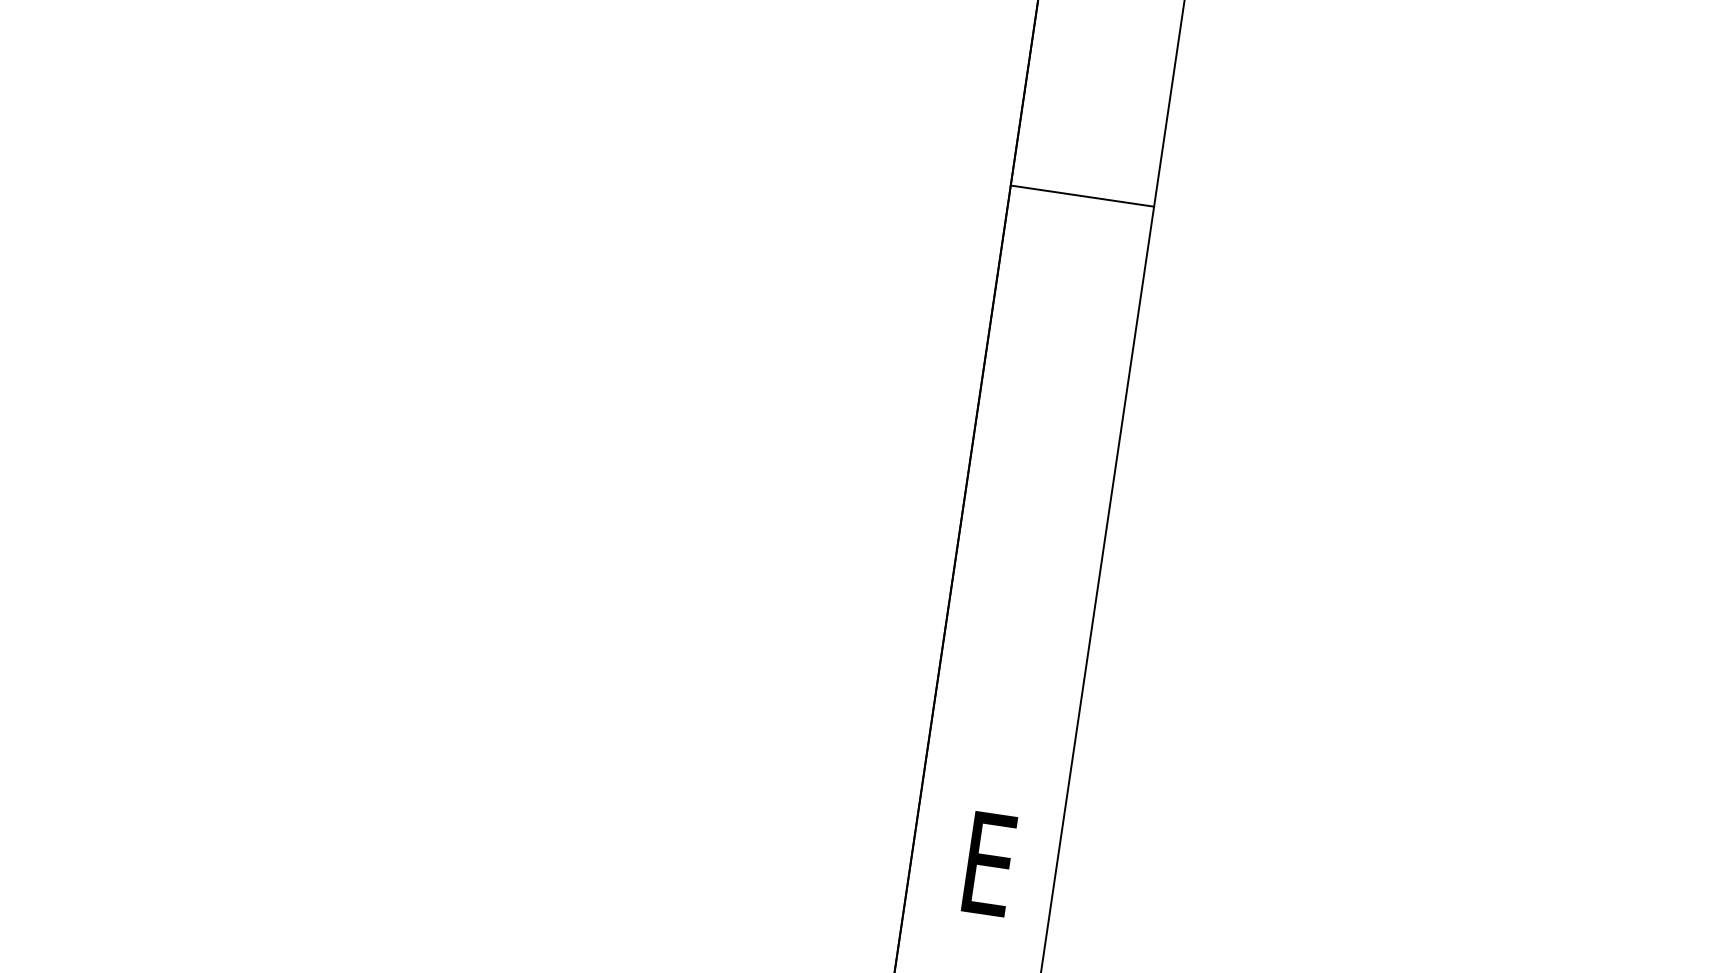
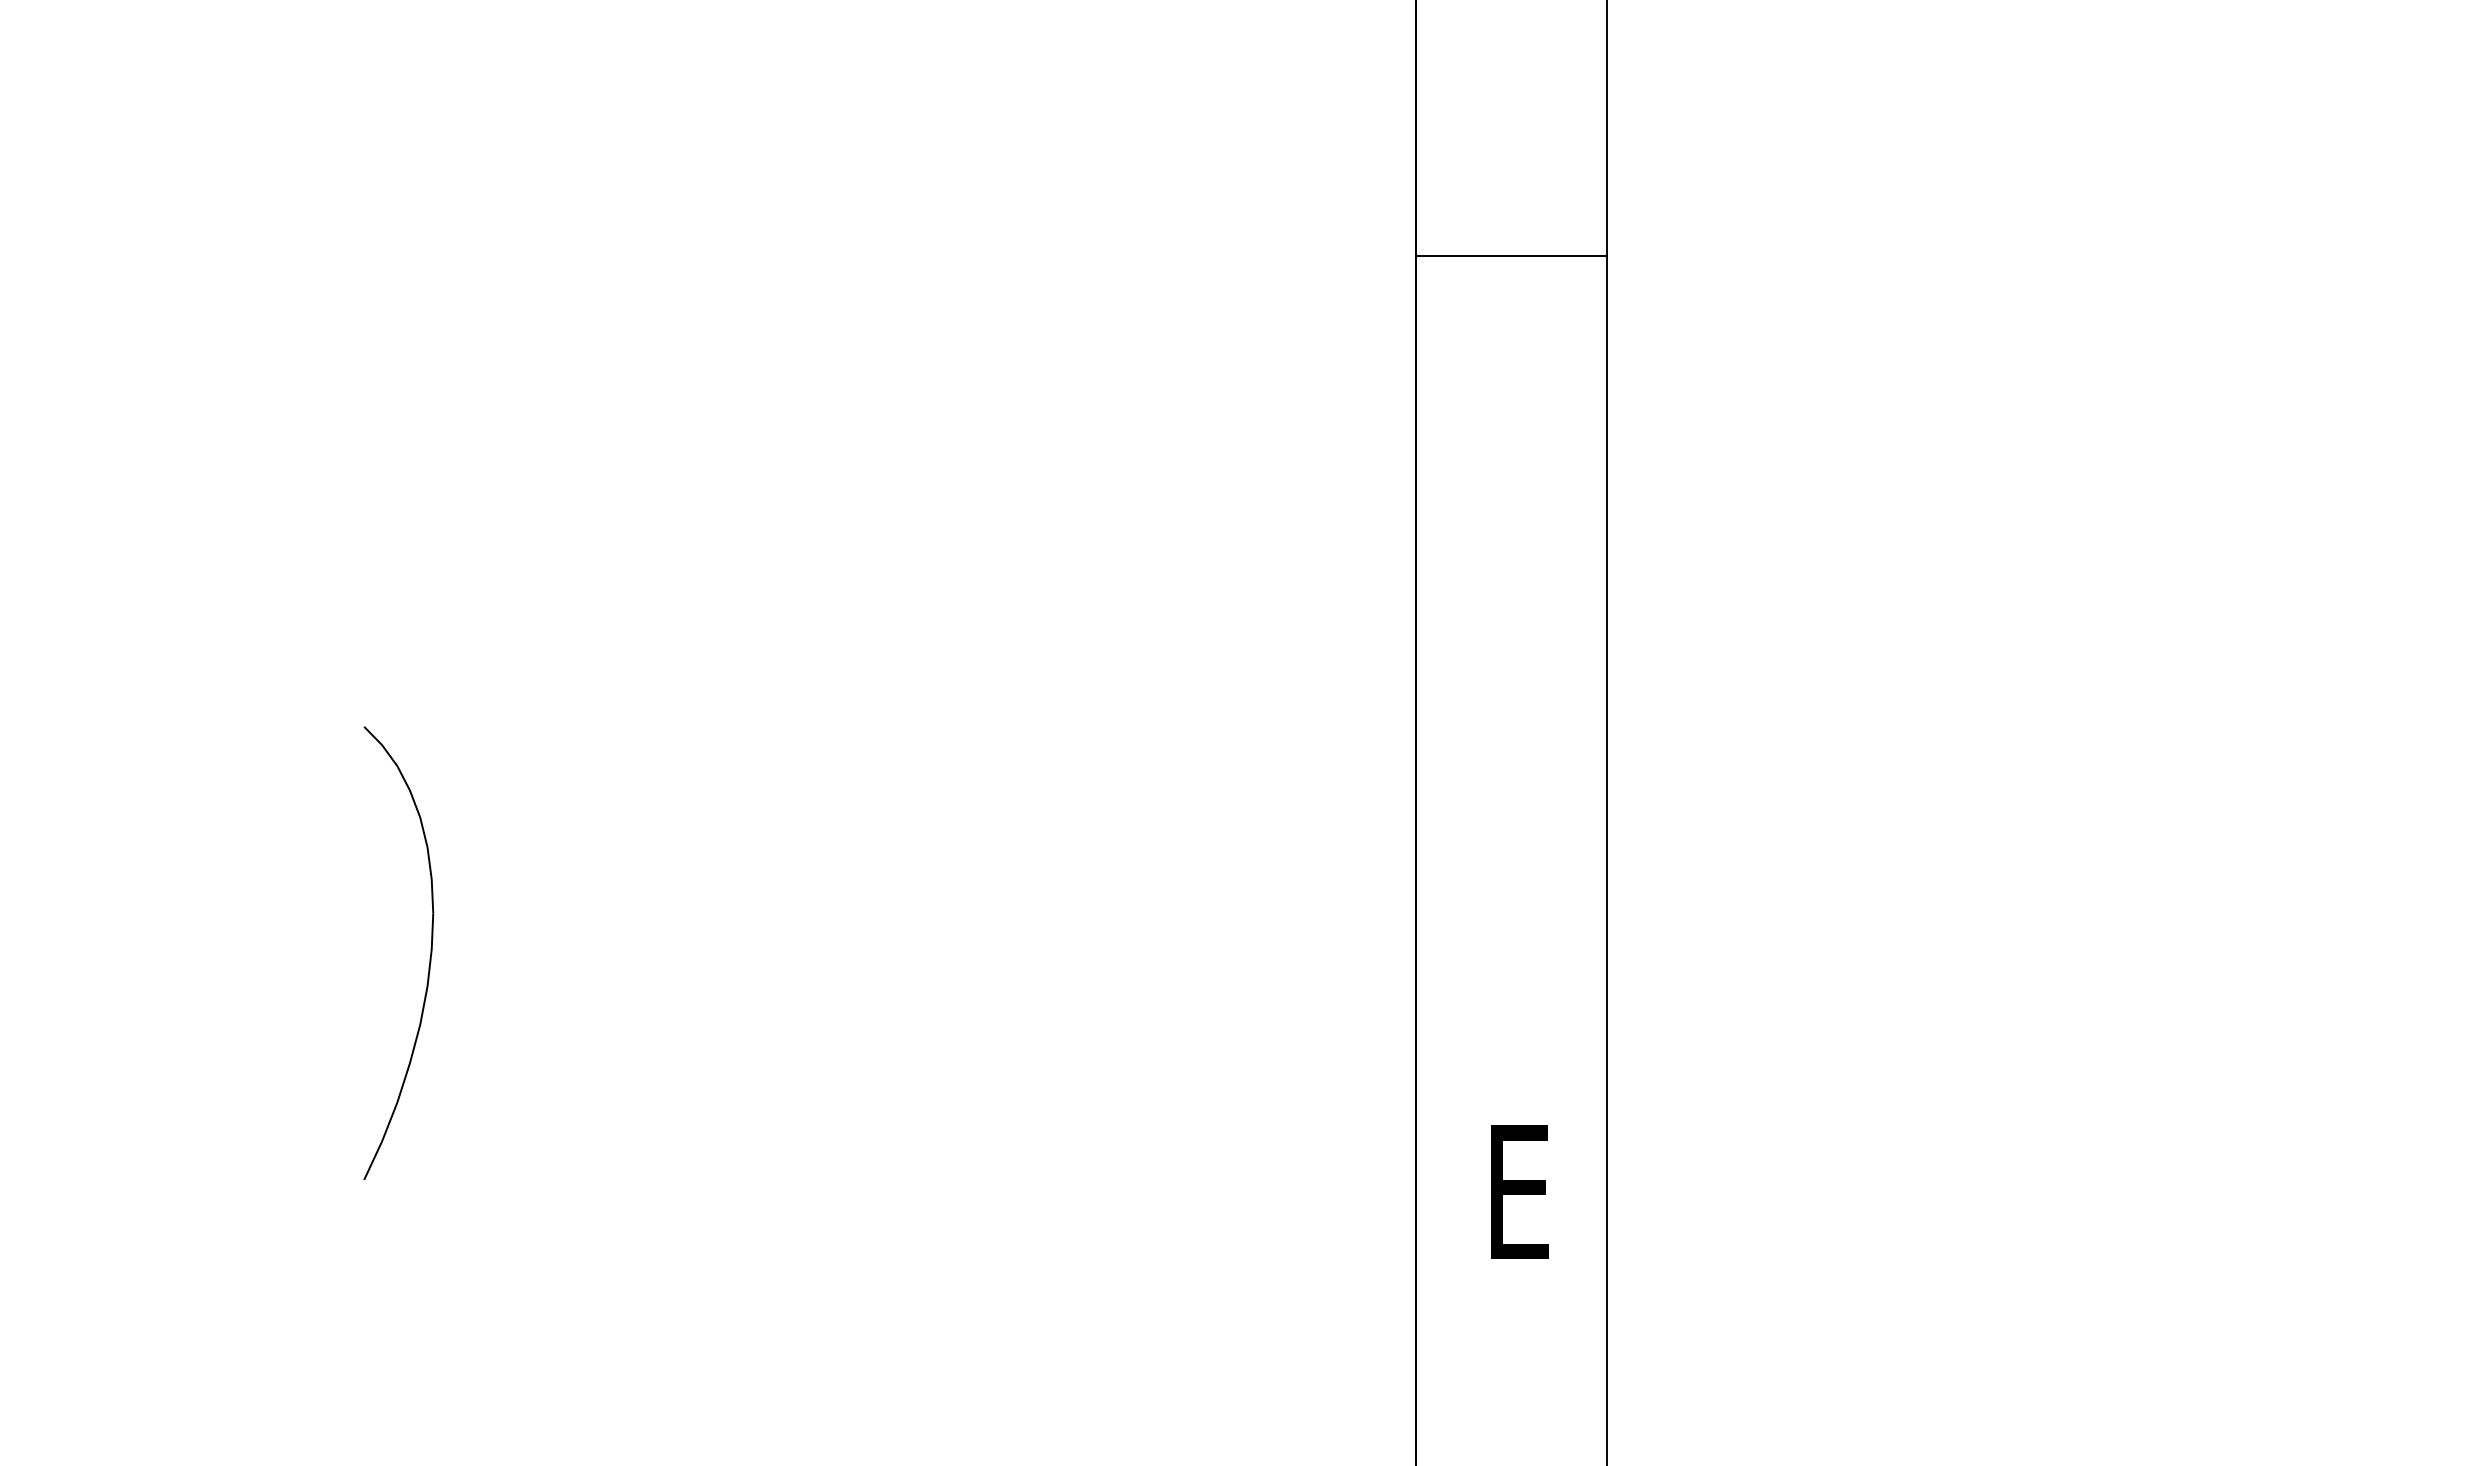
line: (1082, 196) -> (1511, 256), moved
part: (197, 567) -> (429, 957), added

